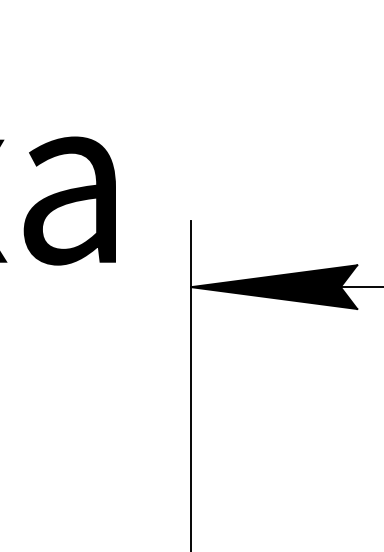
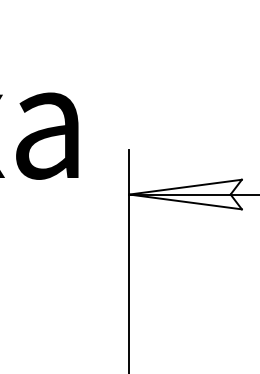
fill: (273, 287) -> (185, 194), removed

